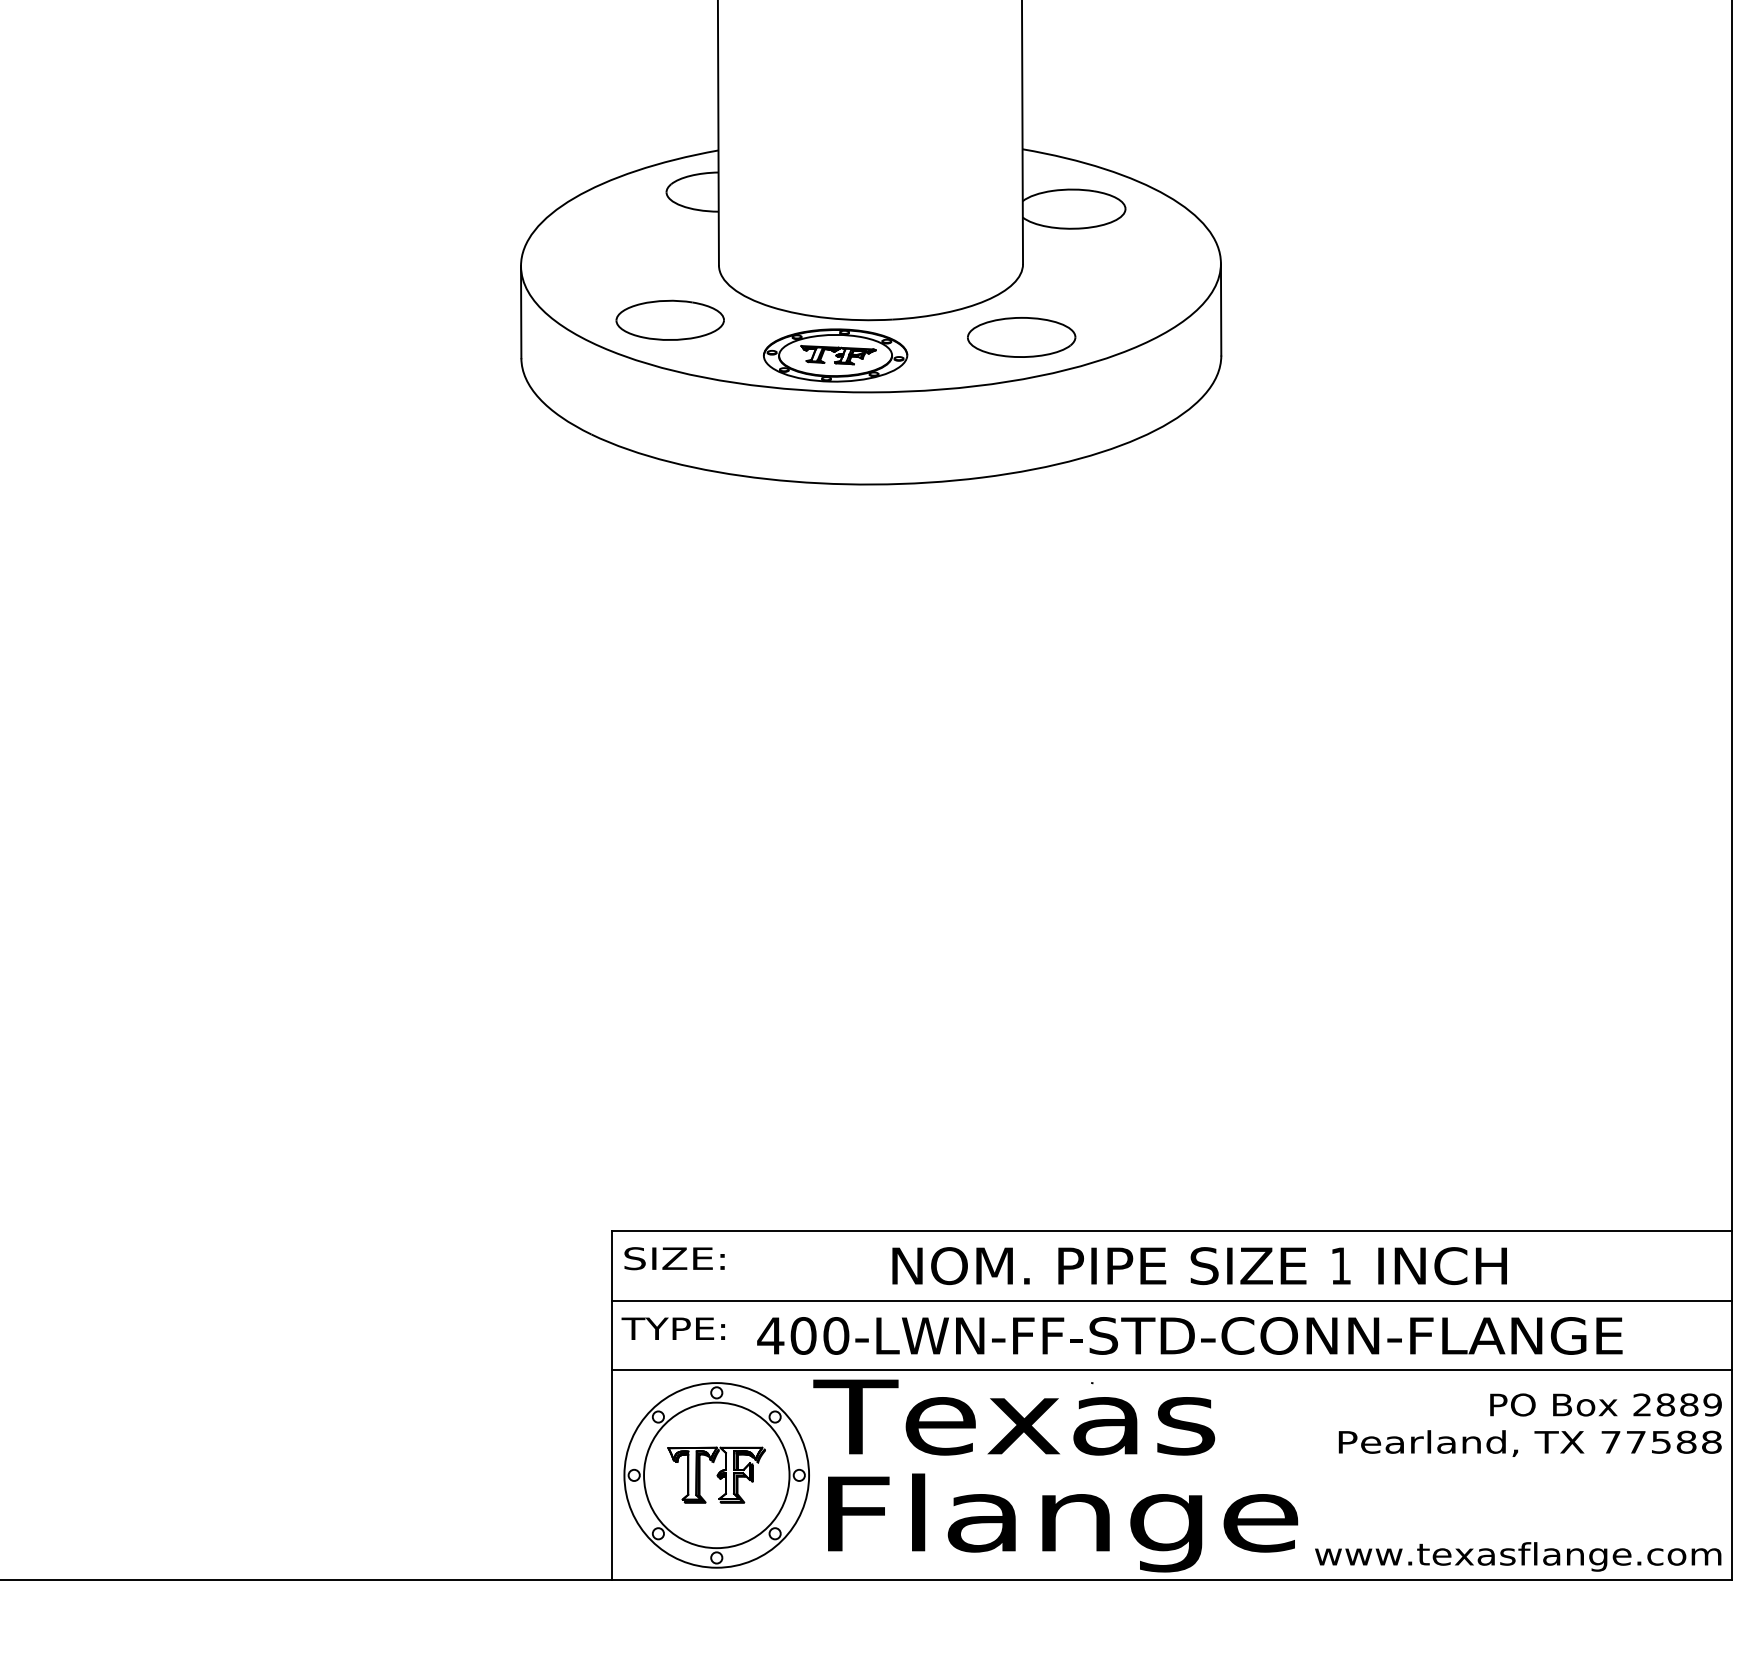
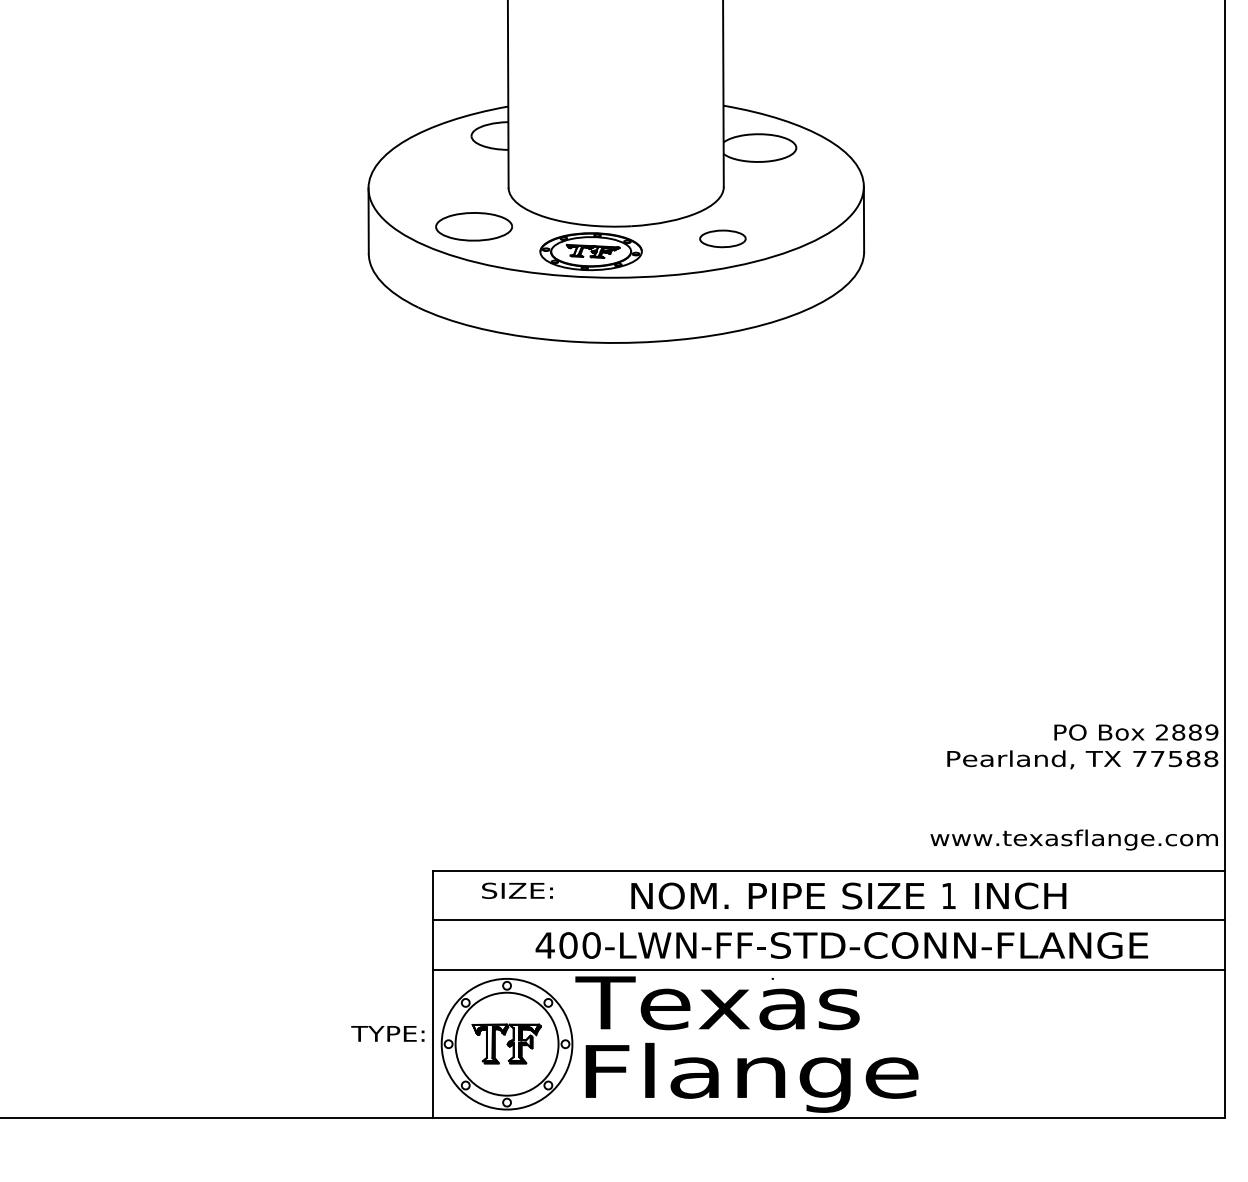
part: (1021, 337) -> (722, 238), size x0.6
text: (674, 1258) -> (517, 890), moved
text: (672, 1328) -> (387, 1033), moved
text: (1518, 1482) -> (1074, 787), moved

